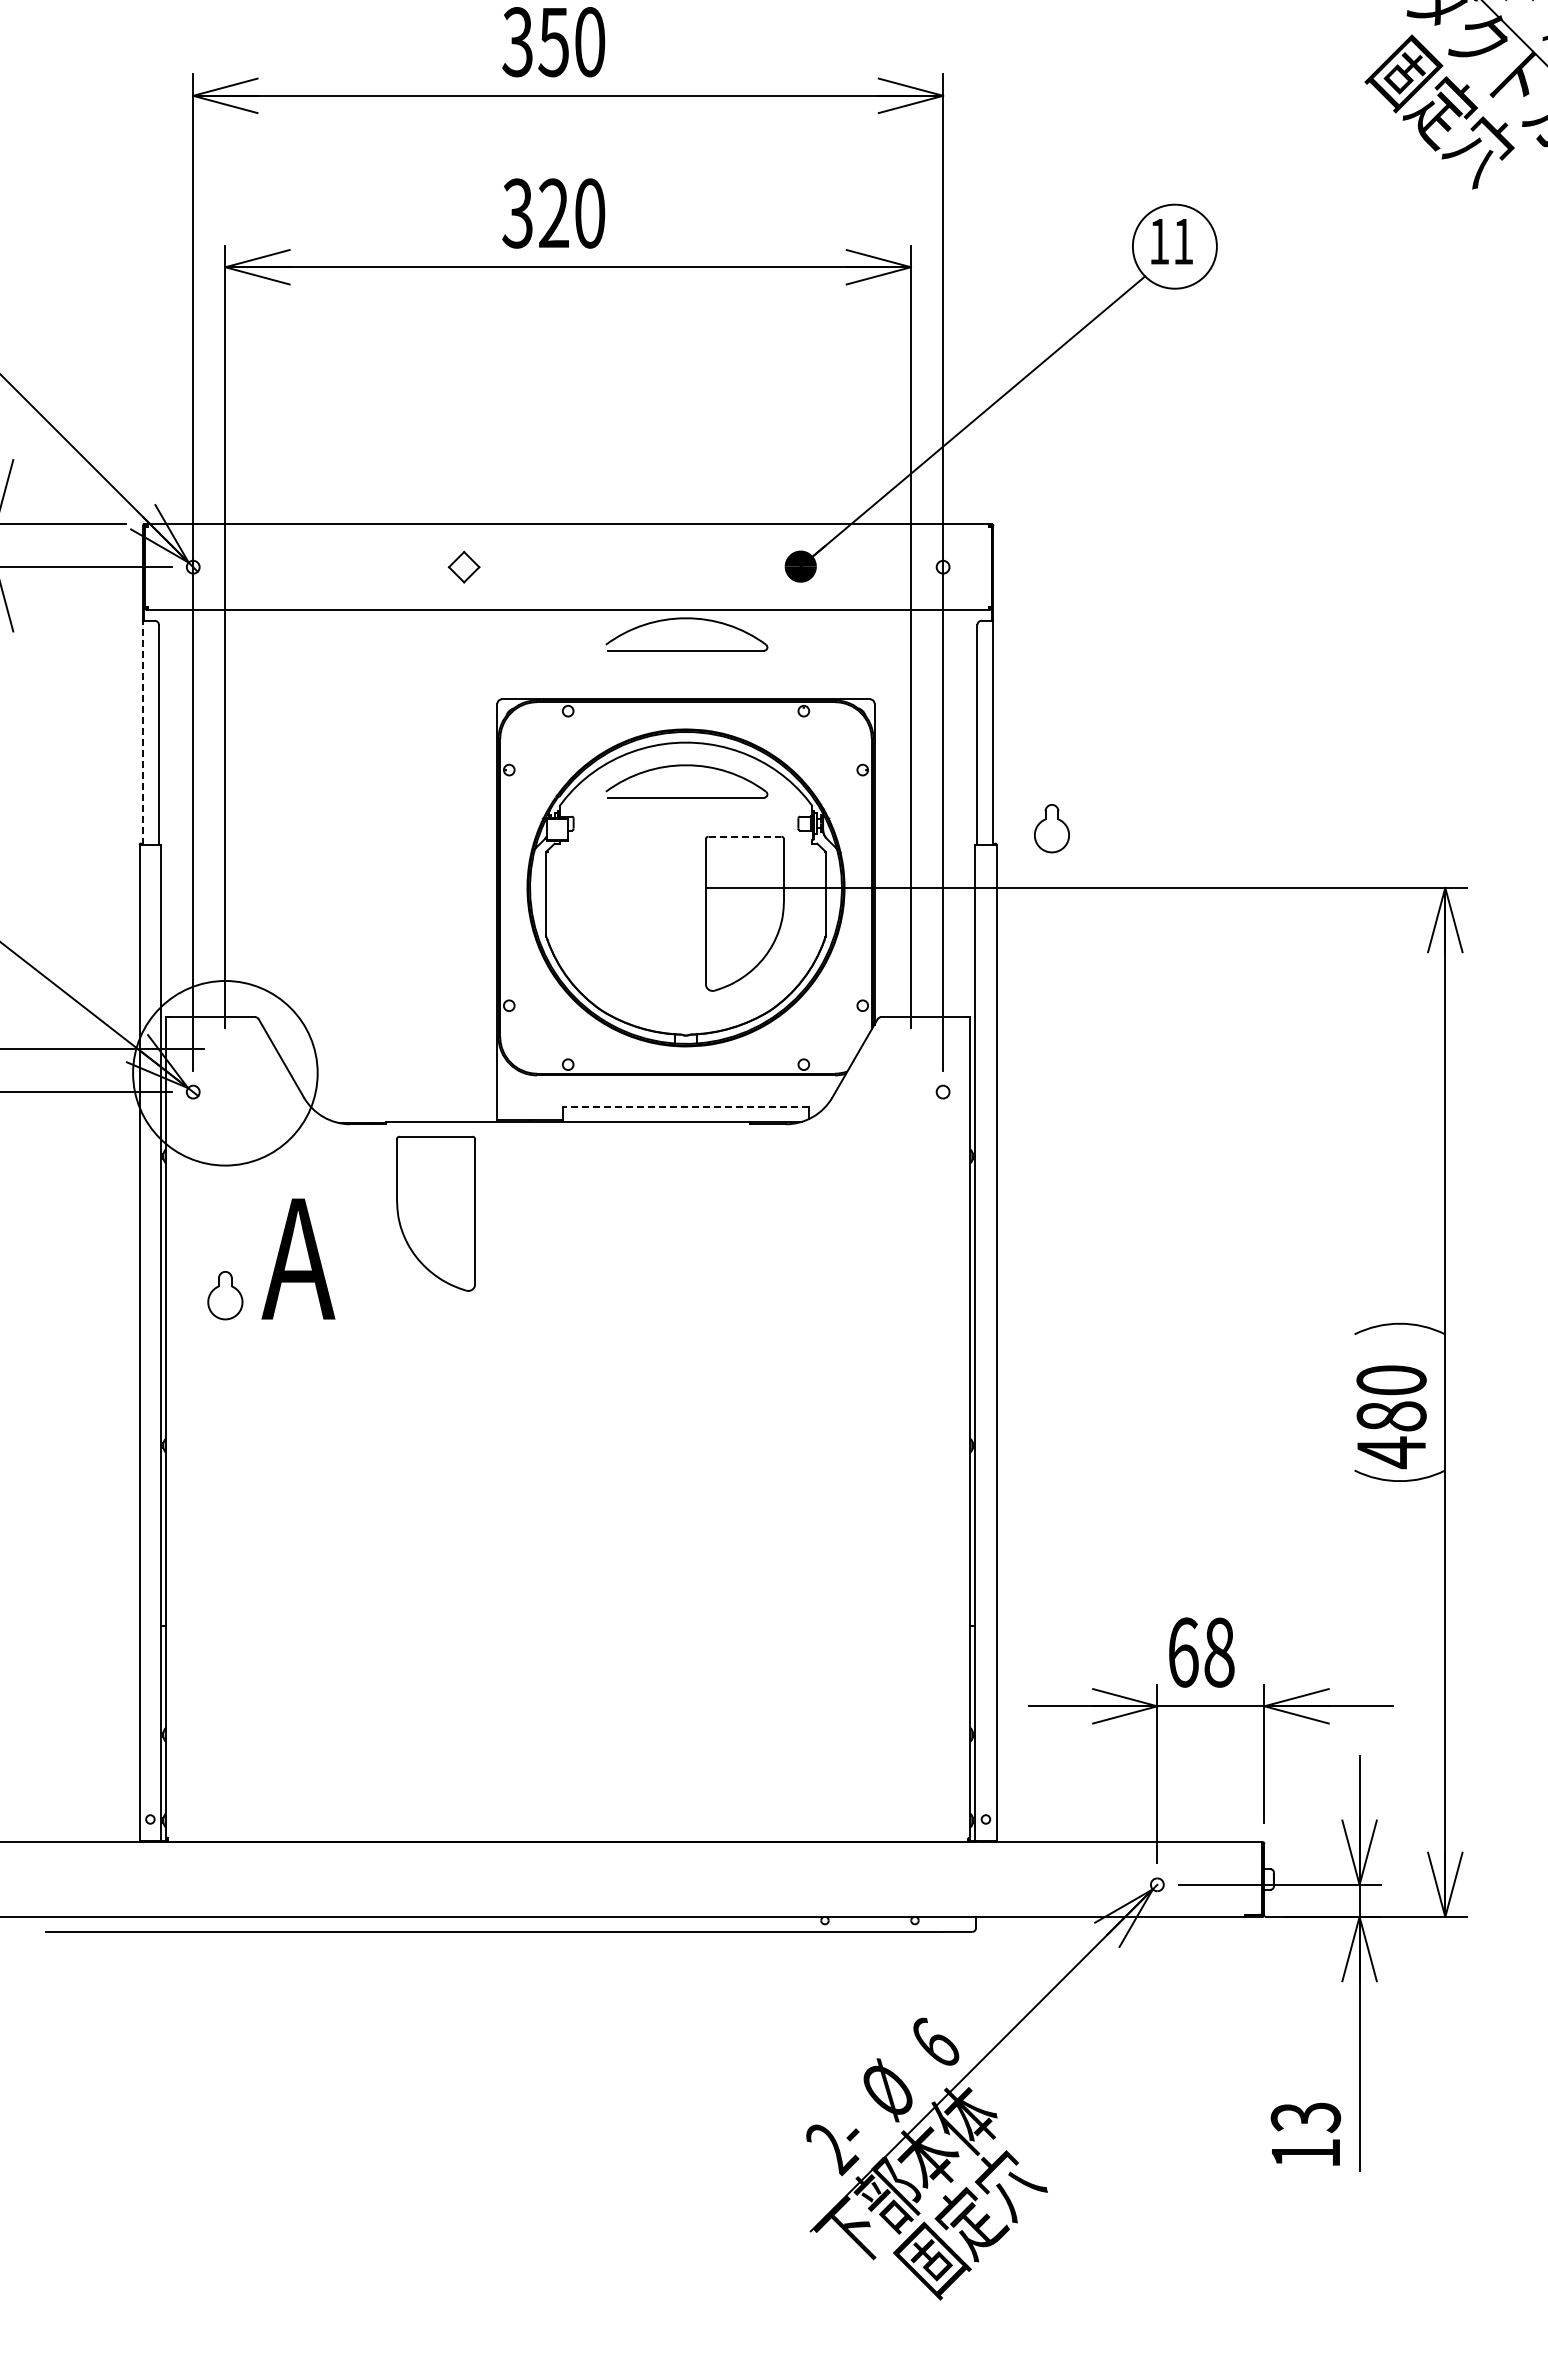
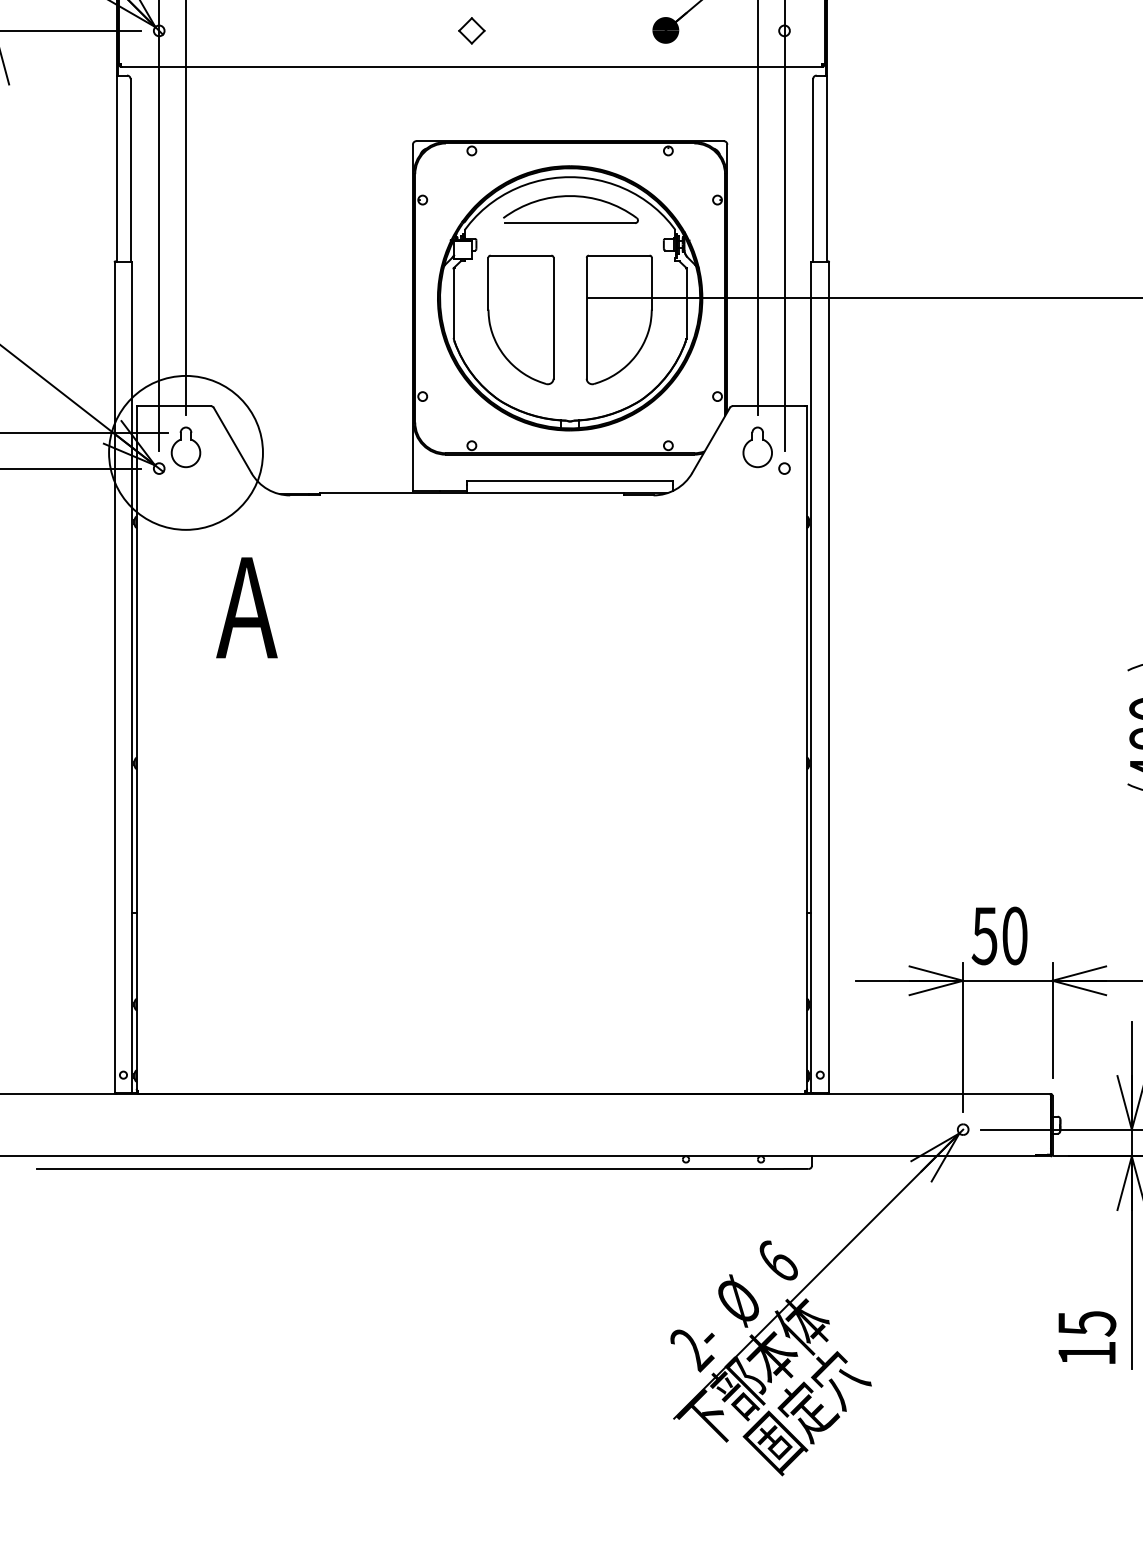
part: (463, 566) -> (471, 30), moved
part: (686, 619) -> (570, 74), removed
line: (142, 732) -> (116, 168), dashed -> solid
part: (1051, 828) -> (757, 447), moved
line: (745, 836) -> (619, 255), dashed -> solid
line: (685, 1107) -> (569, 481), dashed -> solid
part: (435, 1213) -> (520, 319), moved
part: (225, 1295) -> (186, 447), moved
text: (1200, 1652) -> (999, 935), 68 -> 50
text: (1305, 2117) -> (1086, 1323), 13 -> 15

